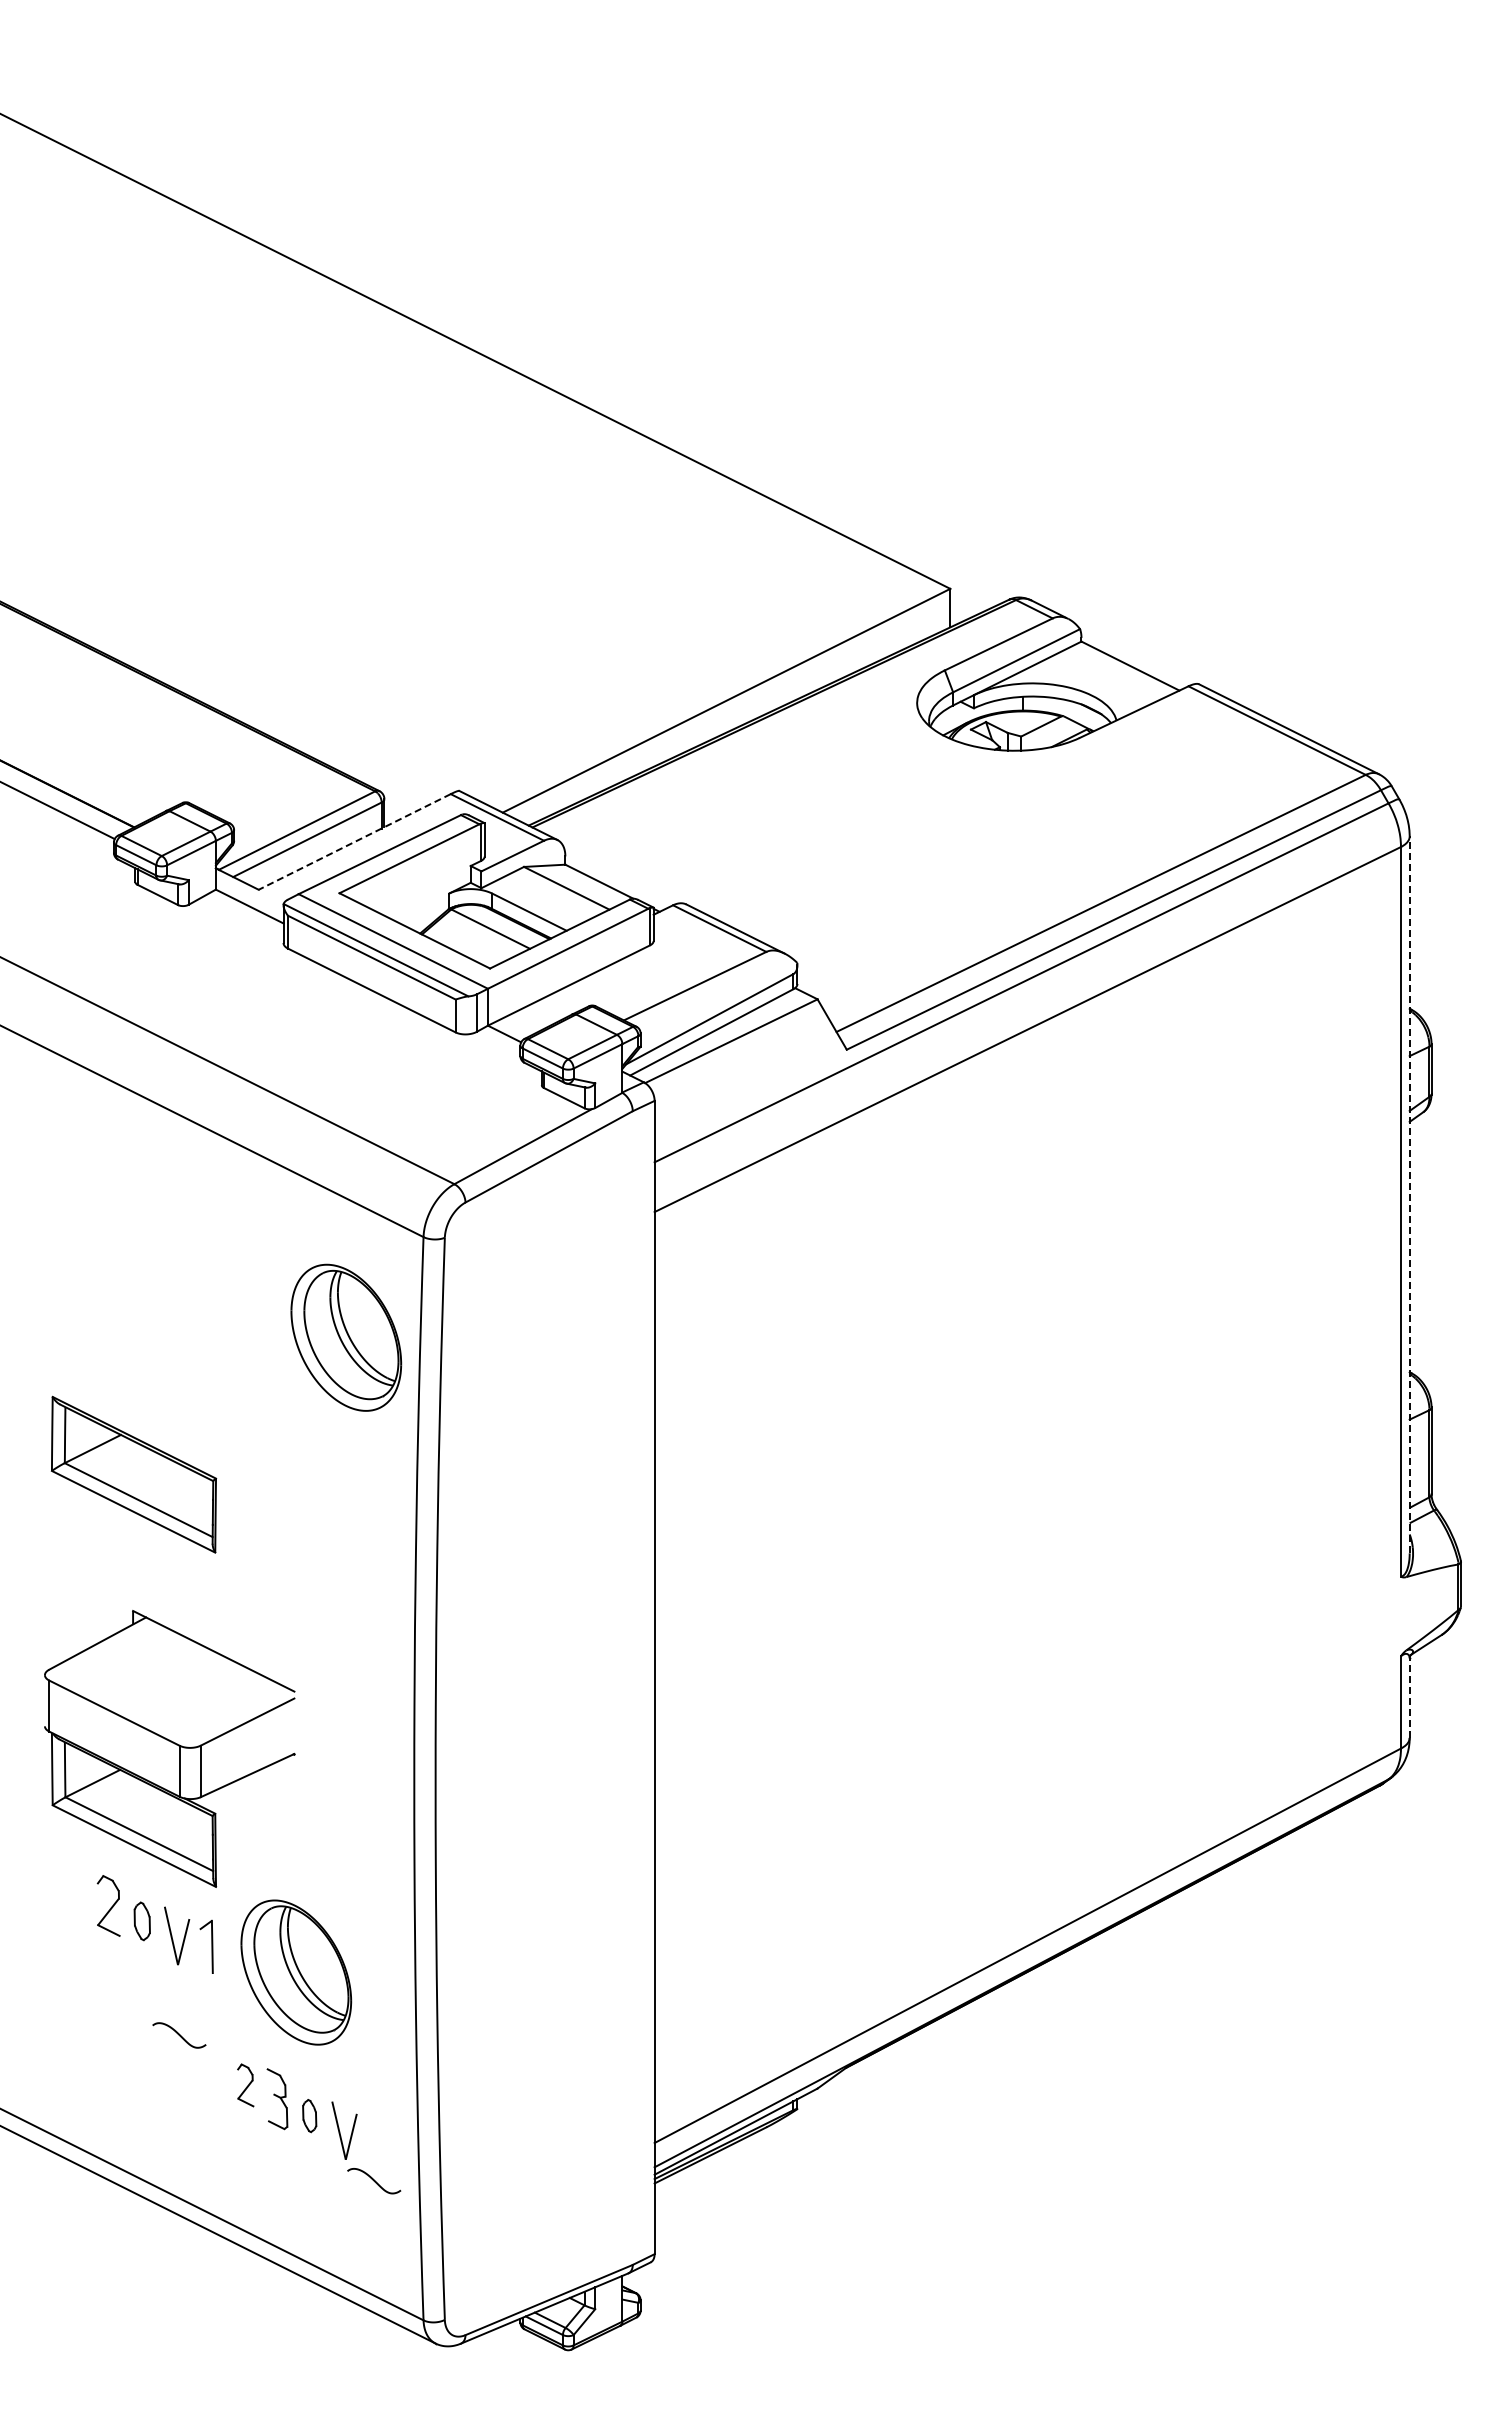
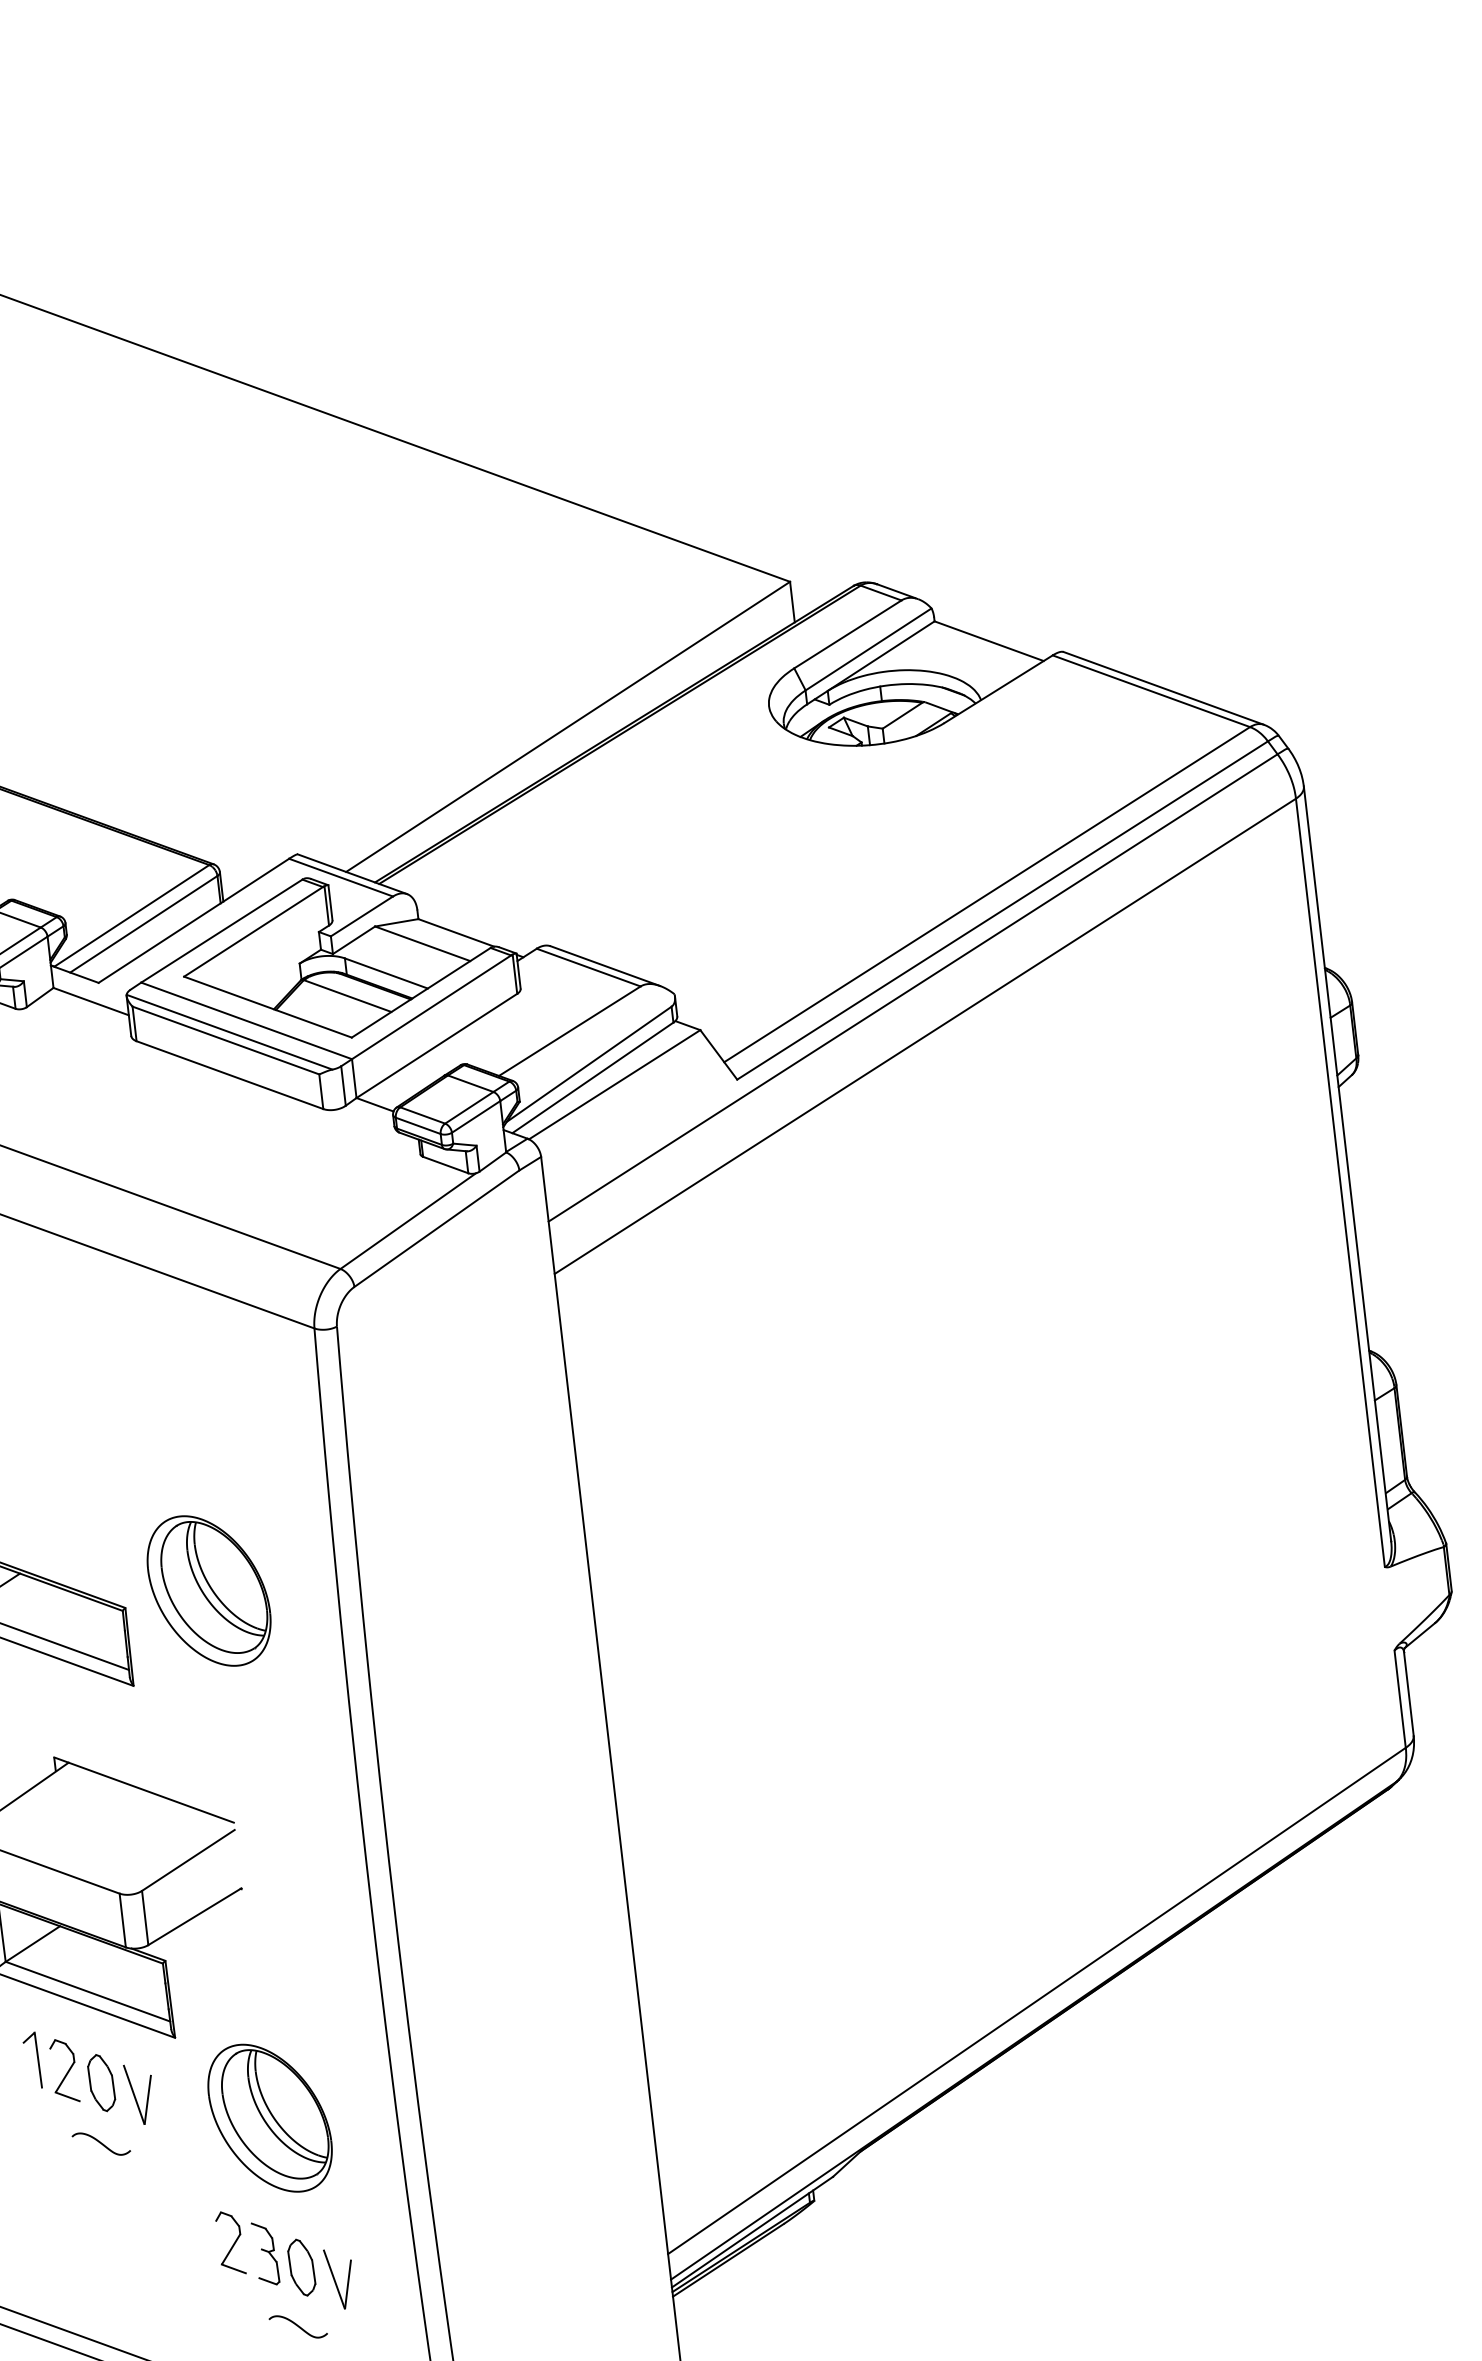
line: (354, 842) -> (193, 921), dashed -> solid
line: (1409, 1194) -> (1347, 1163), dashed -> solid
part: (346, 1337) -> (209, 1590), moved
line: (1409, 1698) -> (1408, 1694), dashed -> solid
part: (142, 1921) -> (101, 2083), size x1.43
part: (206, 1946) -> (32, 2060), moved
curve: (179, 2035) -> (101, 2144), moved
part: (245, 2085) -> (230, 2243), size x1.43
part: (309, 2115) -> (301, 2267), size x1.67
curve: (374, 2181) -> (298, 2327), moved

